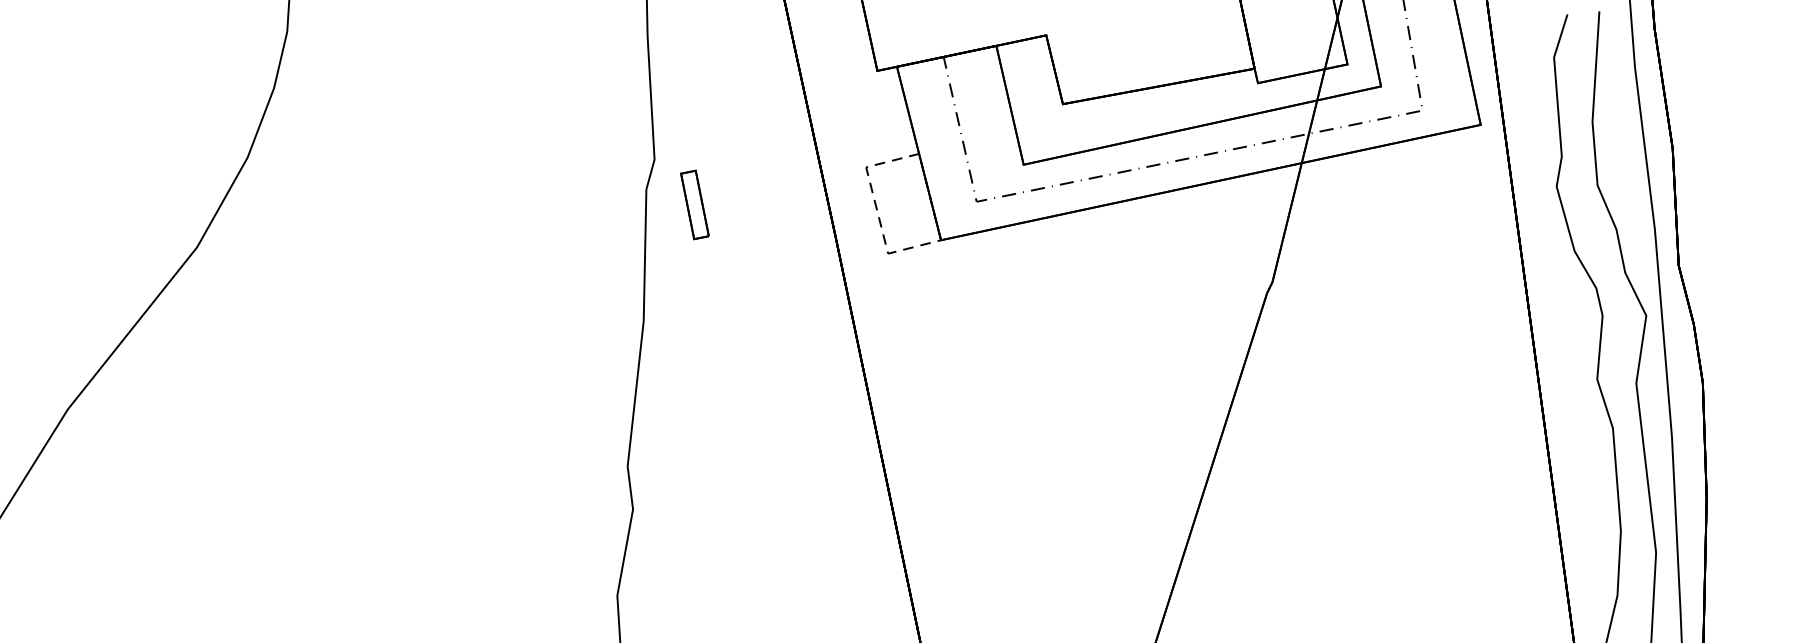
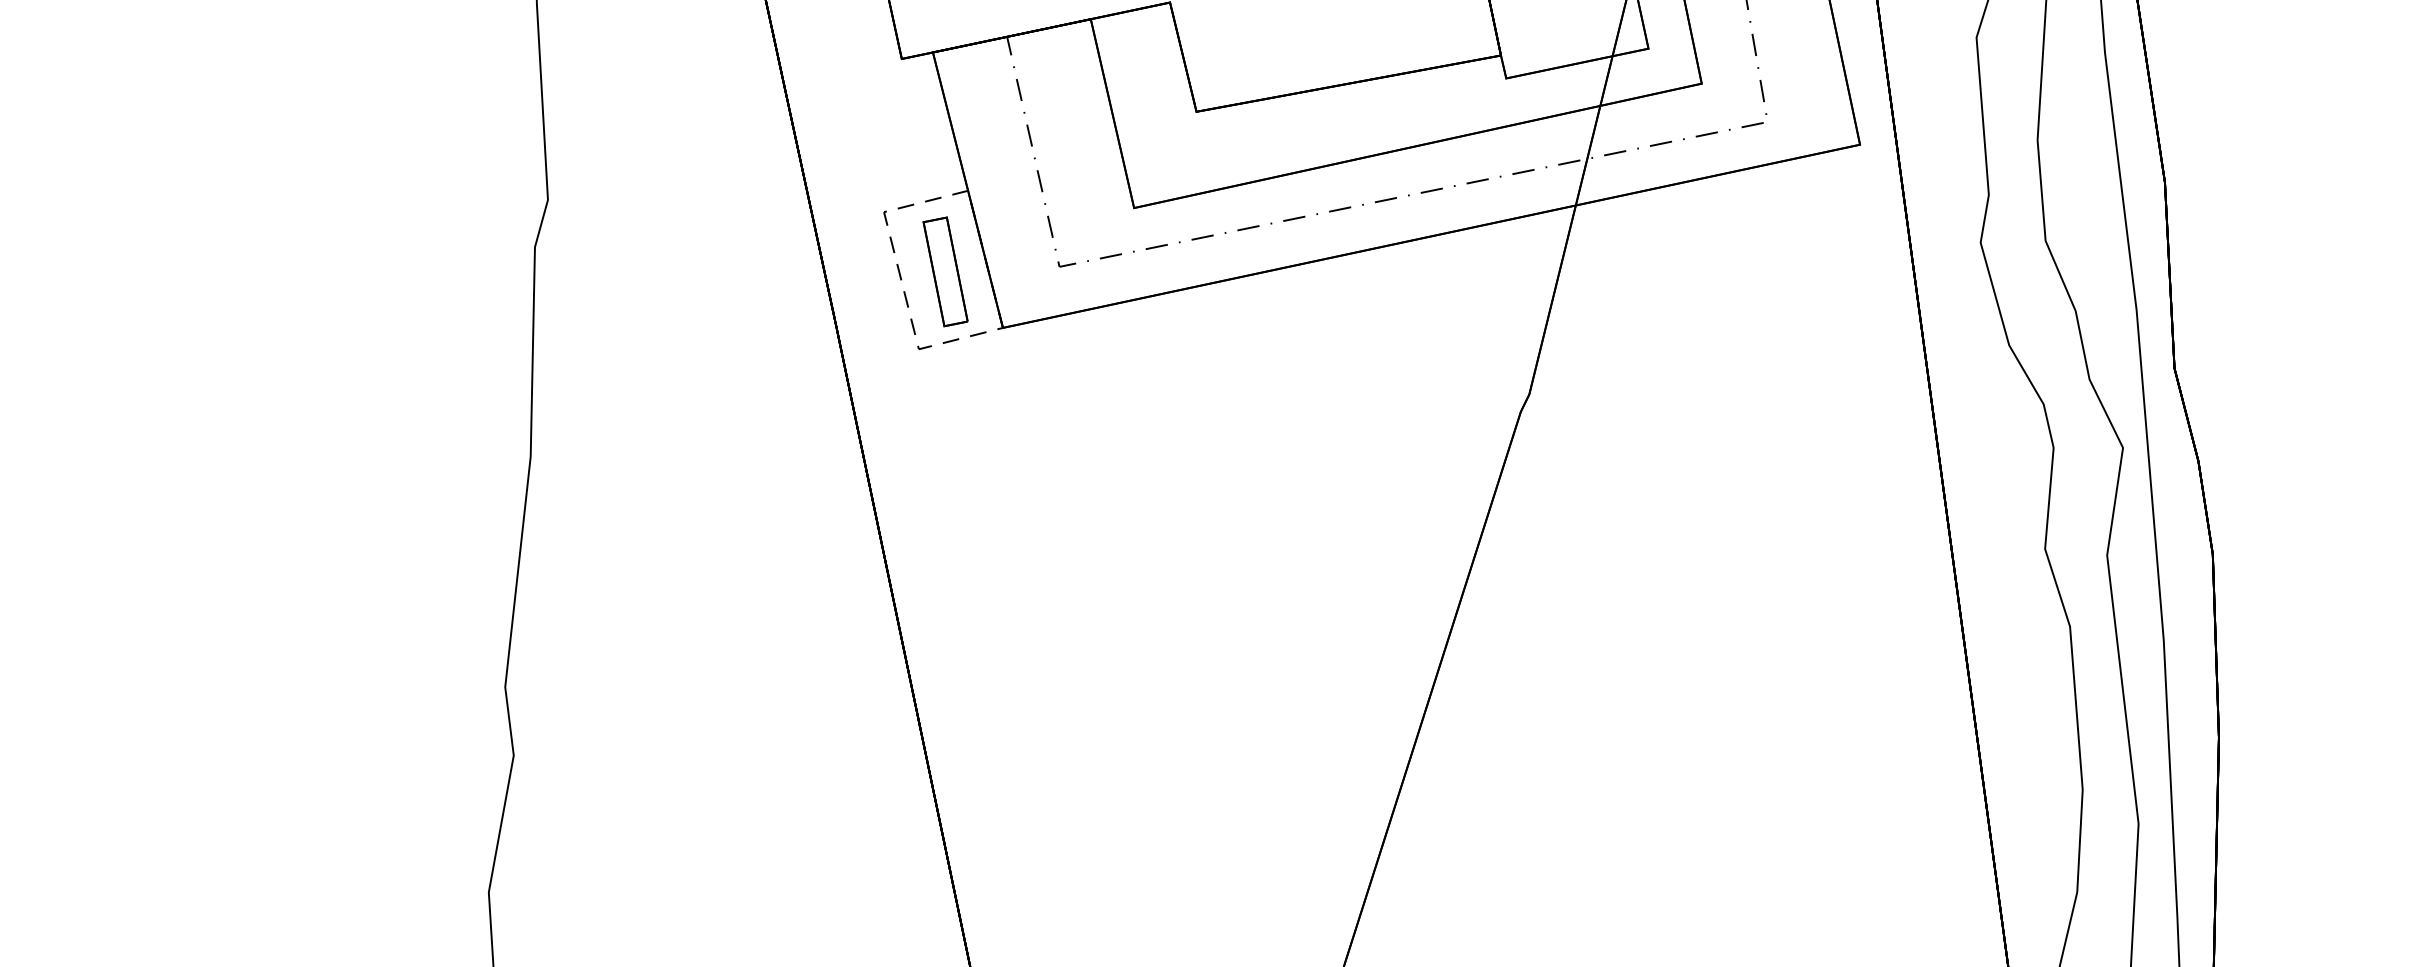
part: (694, 204) -> (944, 271), moved

